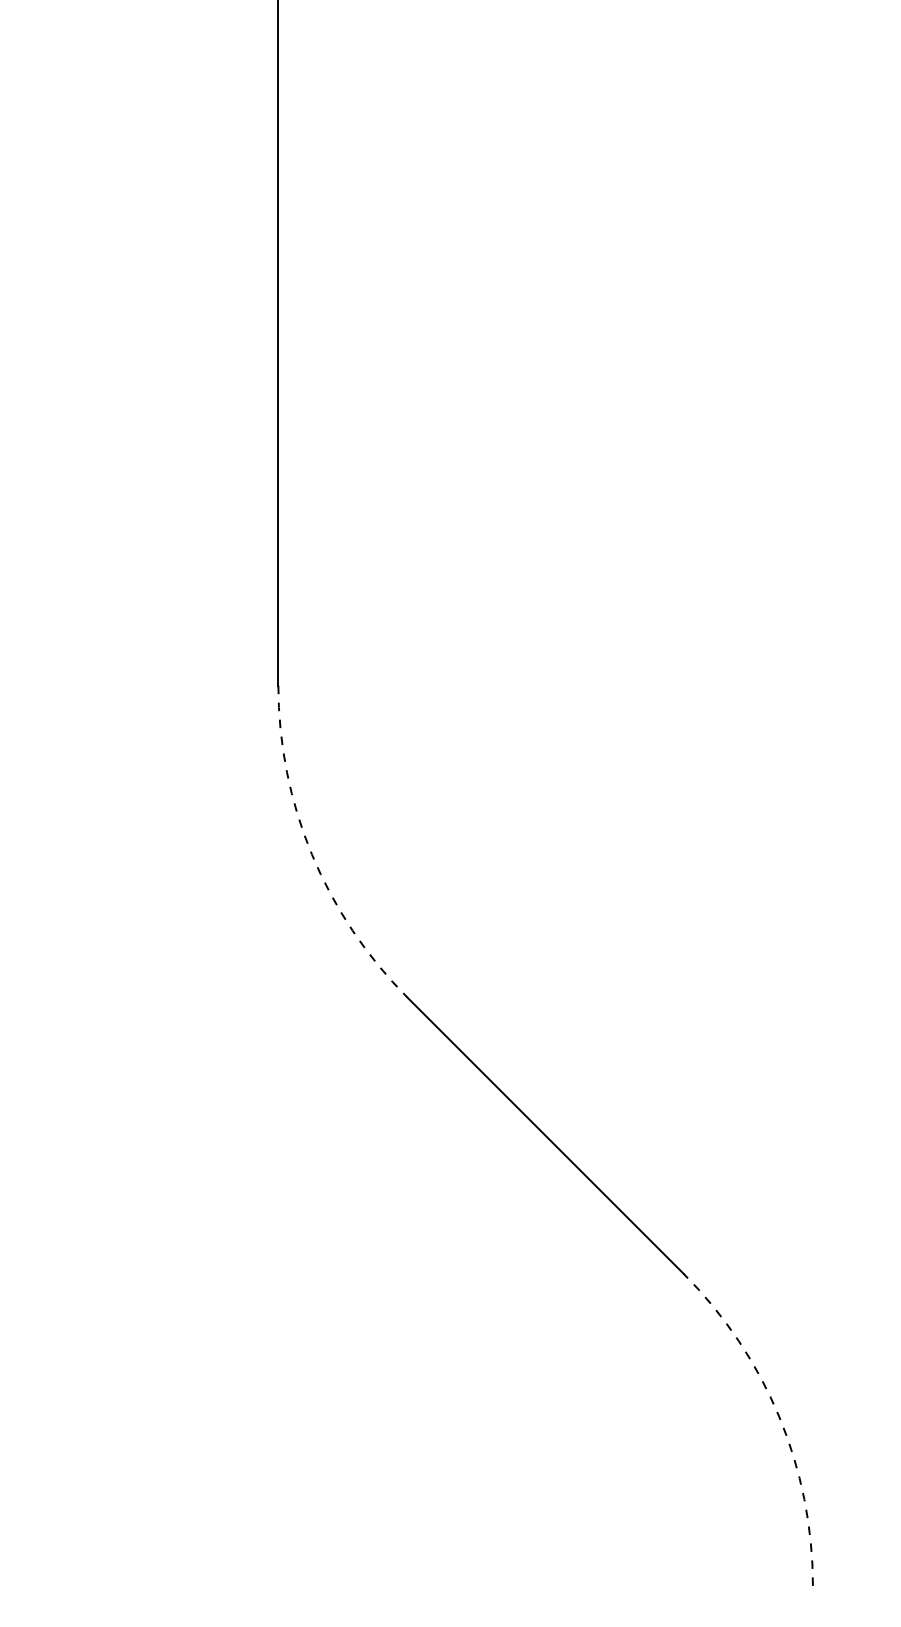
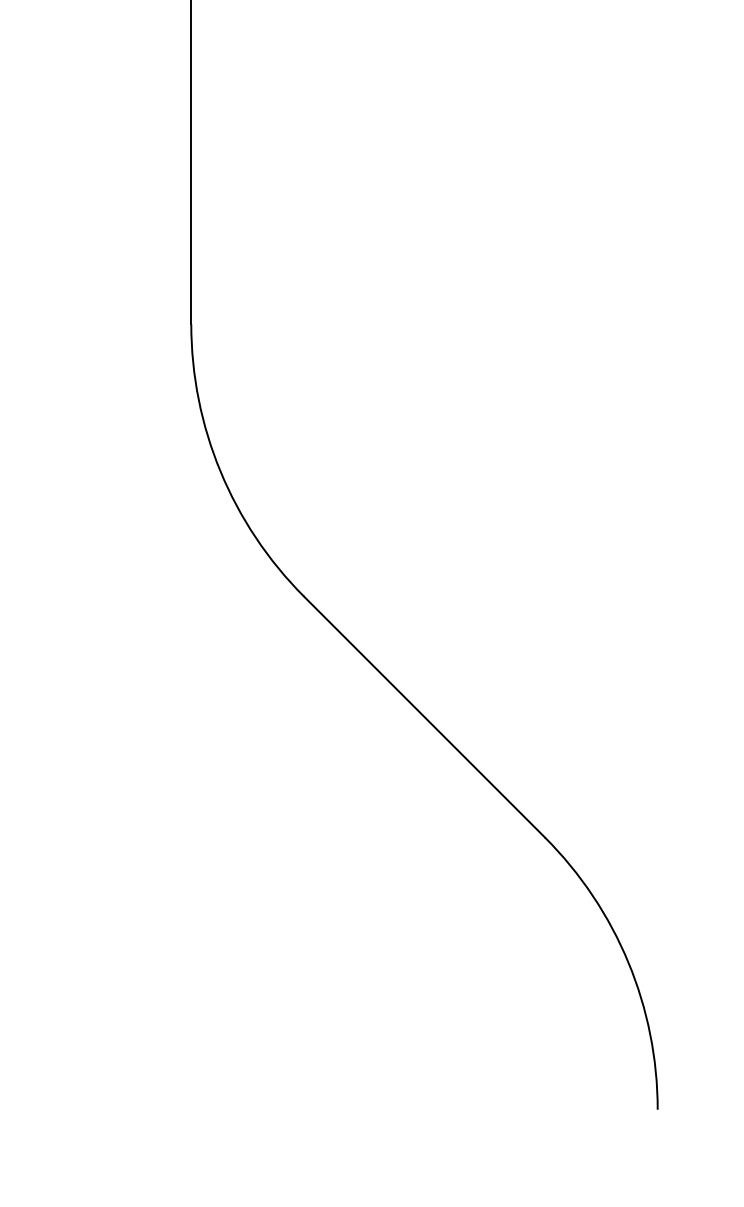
arc: (311, 854) -> (220, 471), dashed -> solid
arc: (779, 1417) -> (628, 962), dashed -> solid

